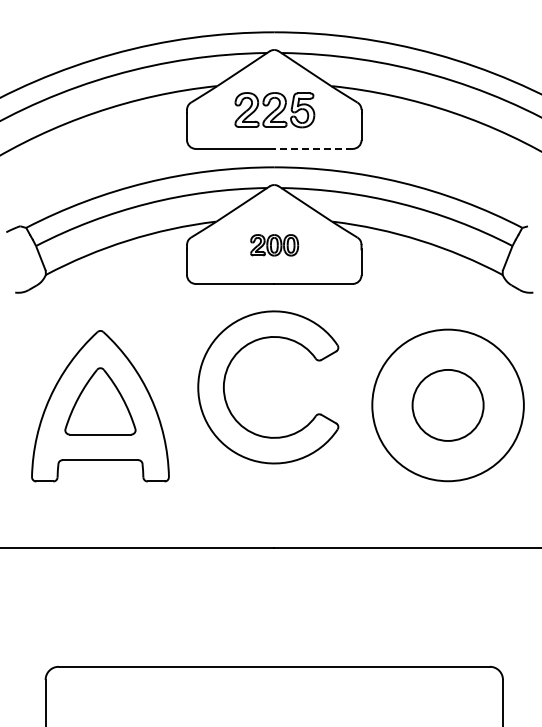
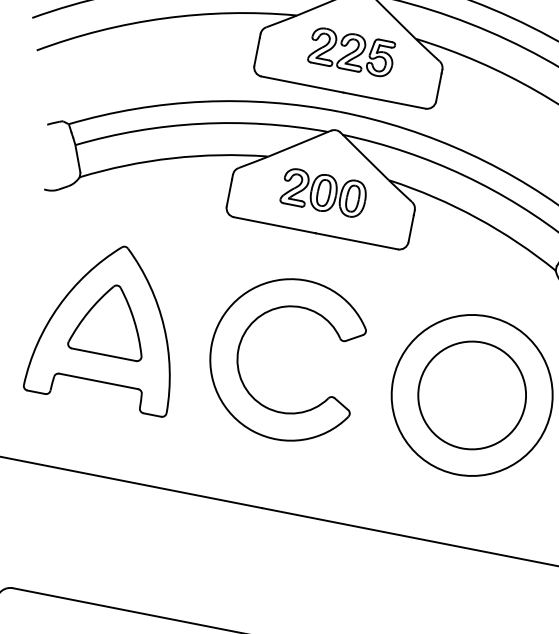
line: (313, 148) -> (384, 100), dashed -> solid
part: (274, 245) -> (323, 193), size x1.67
part: (225, 381) -> (241, 343), moved
circle: (447, 405) -> (471, 395), size x1.43

